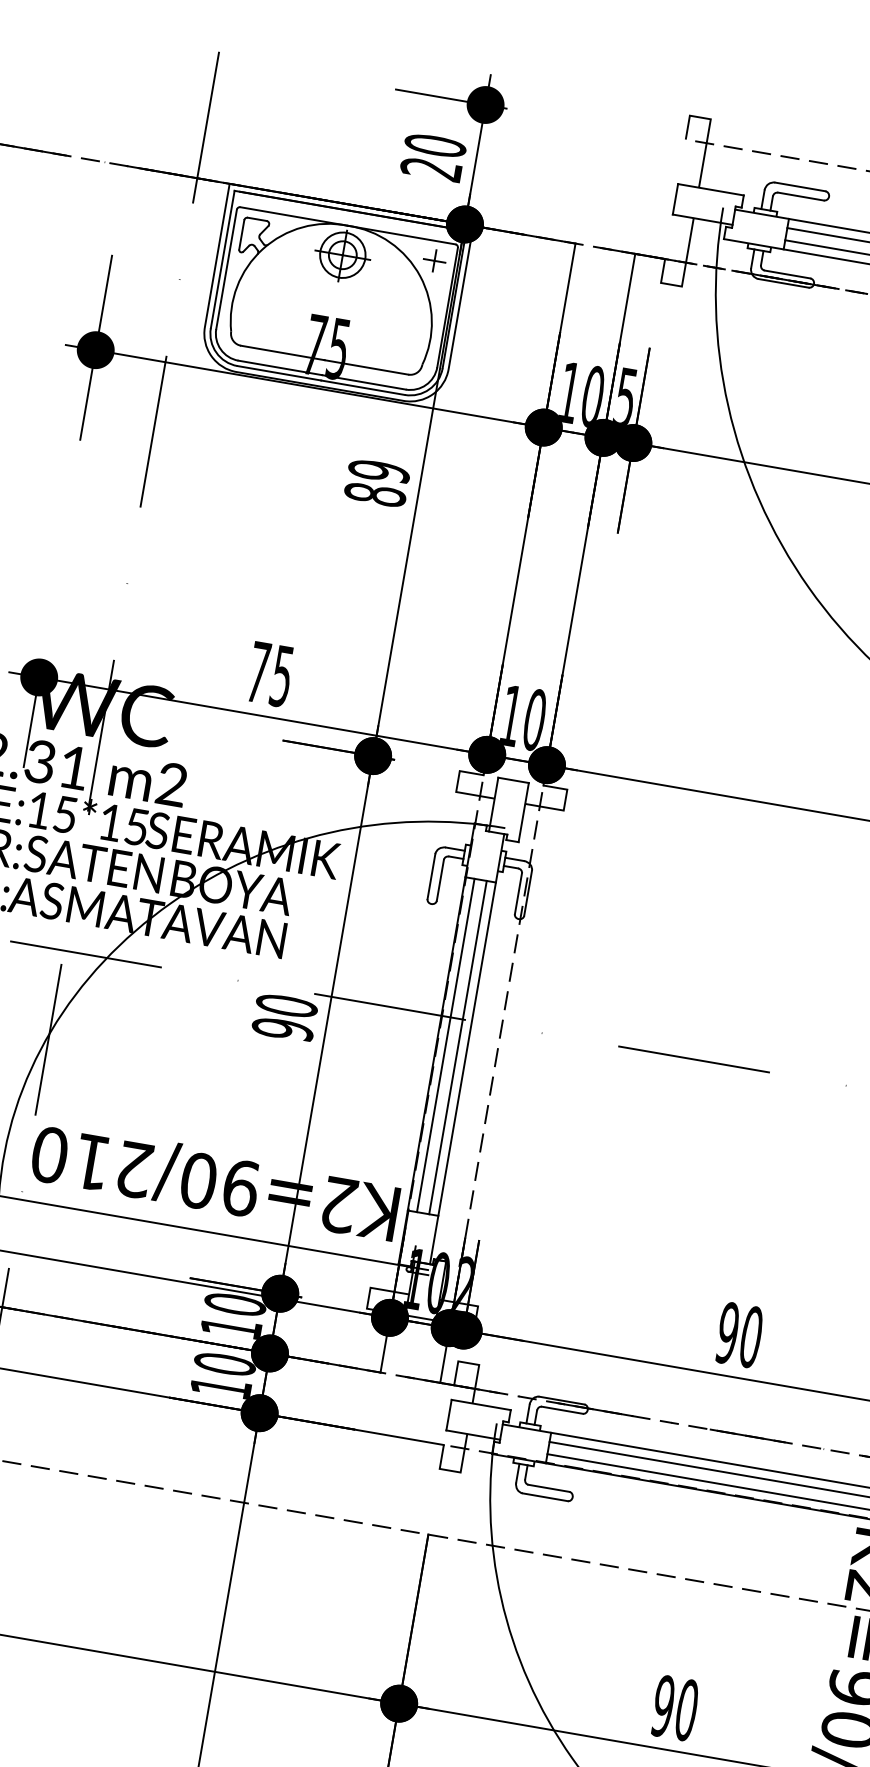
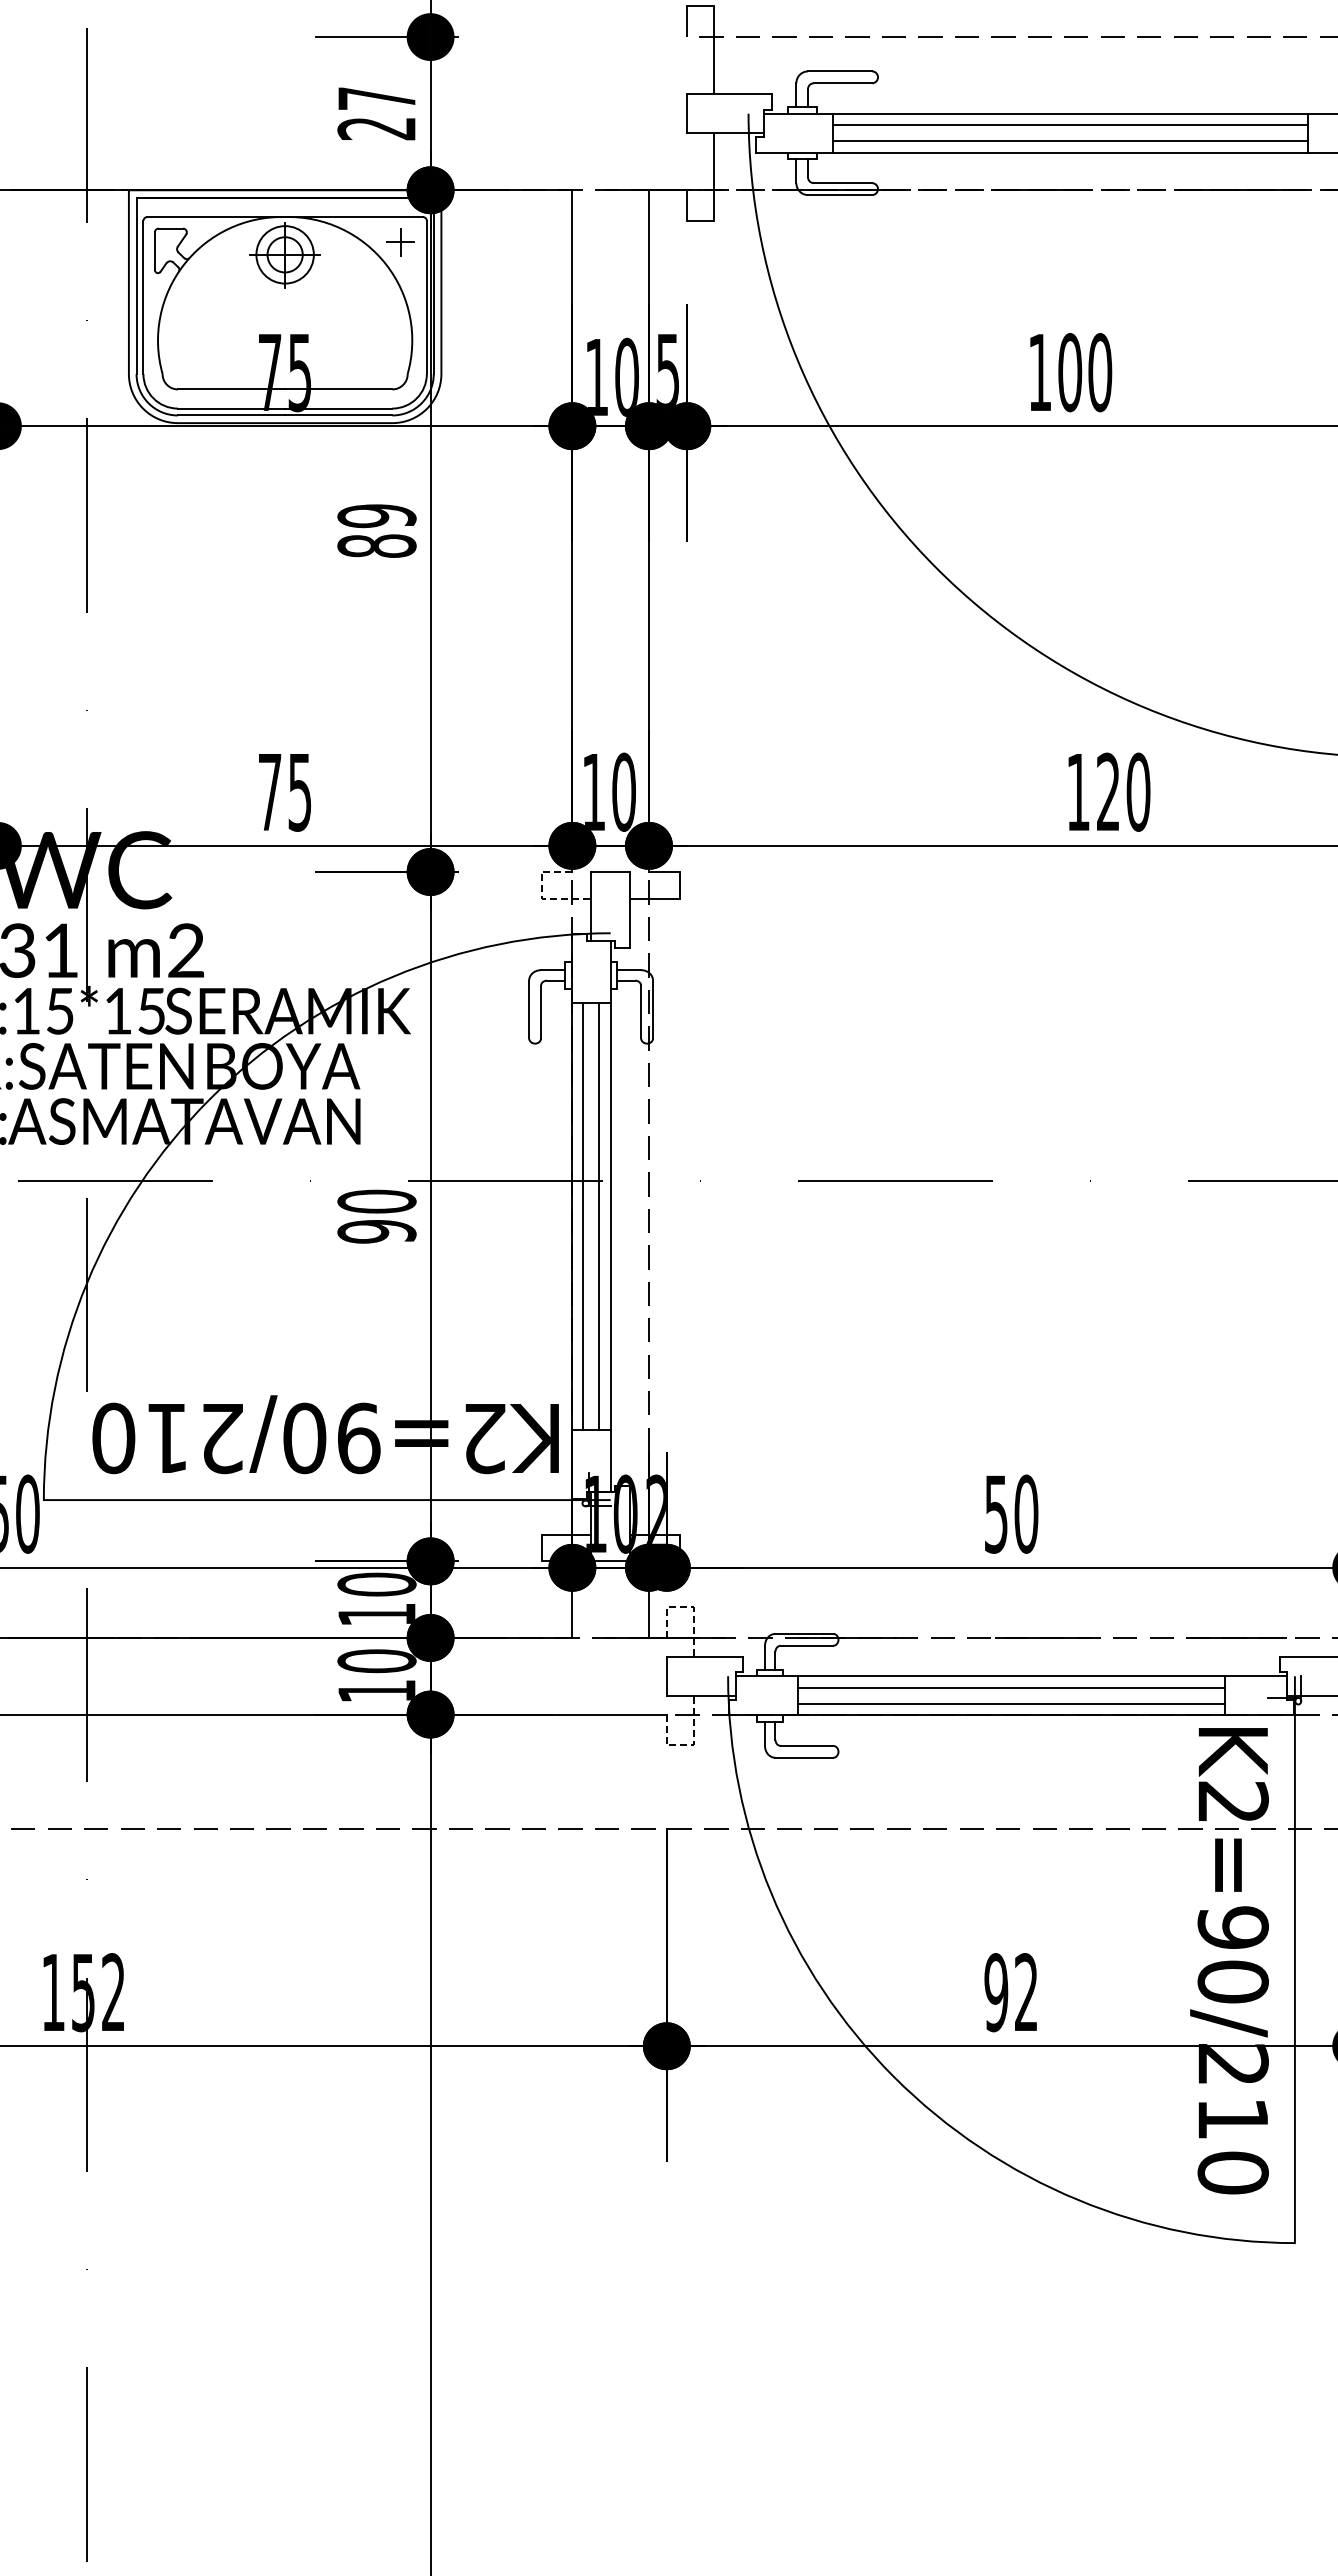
text: (435, 145) -> (376, 98), 20 -> 27
line: (456, 788) -> (541, 894), solid -> dashed
text: (728, 1332) -> (996, 1513), 90 -> 50
line: (475, 1364) -> (689, 1607), solid -> dashed
line: (457, 1472) -> (689, 1745), solid -> dashed
text: (686, 1710) -> (1026, 1992), 90 -> 92

